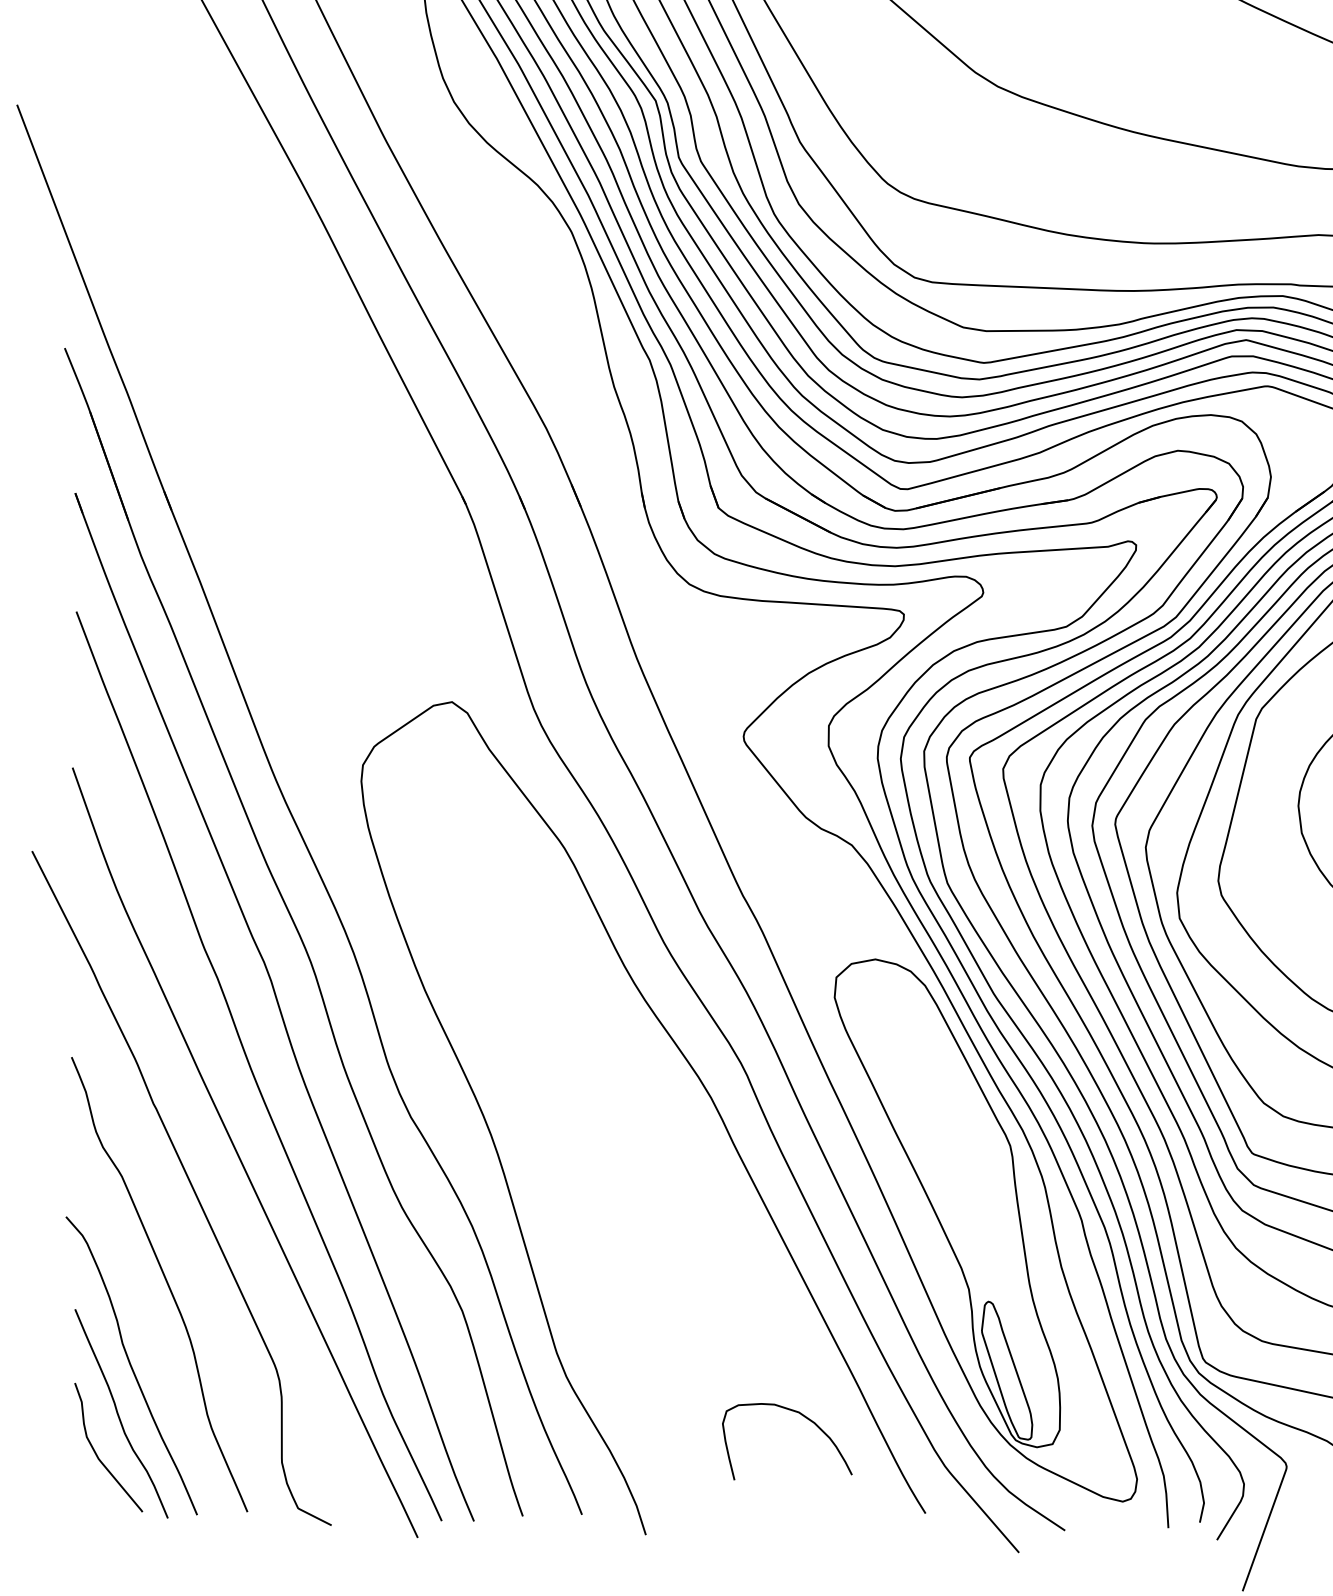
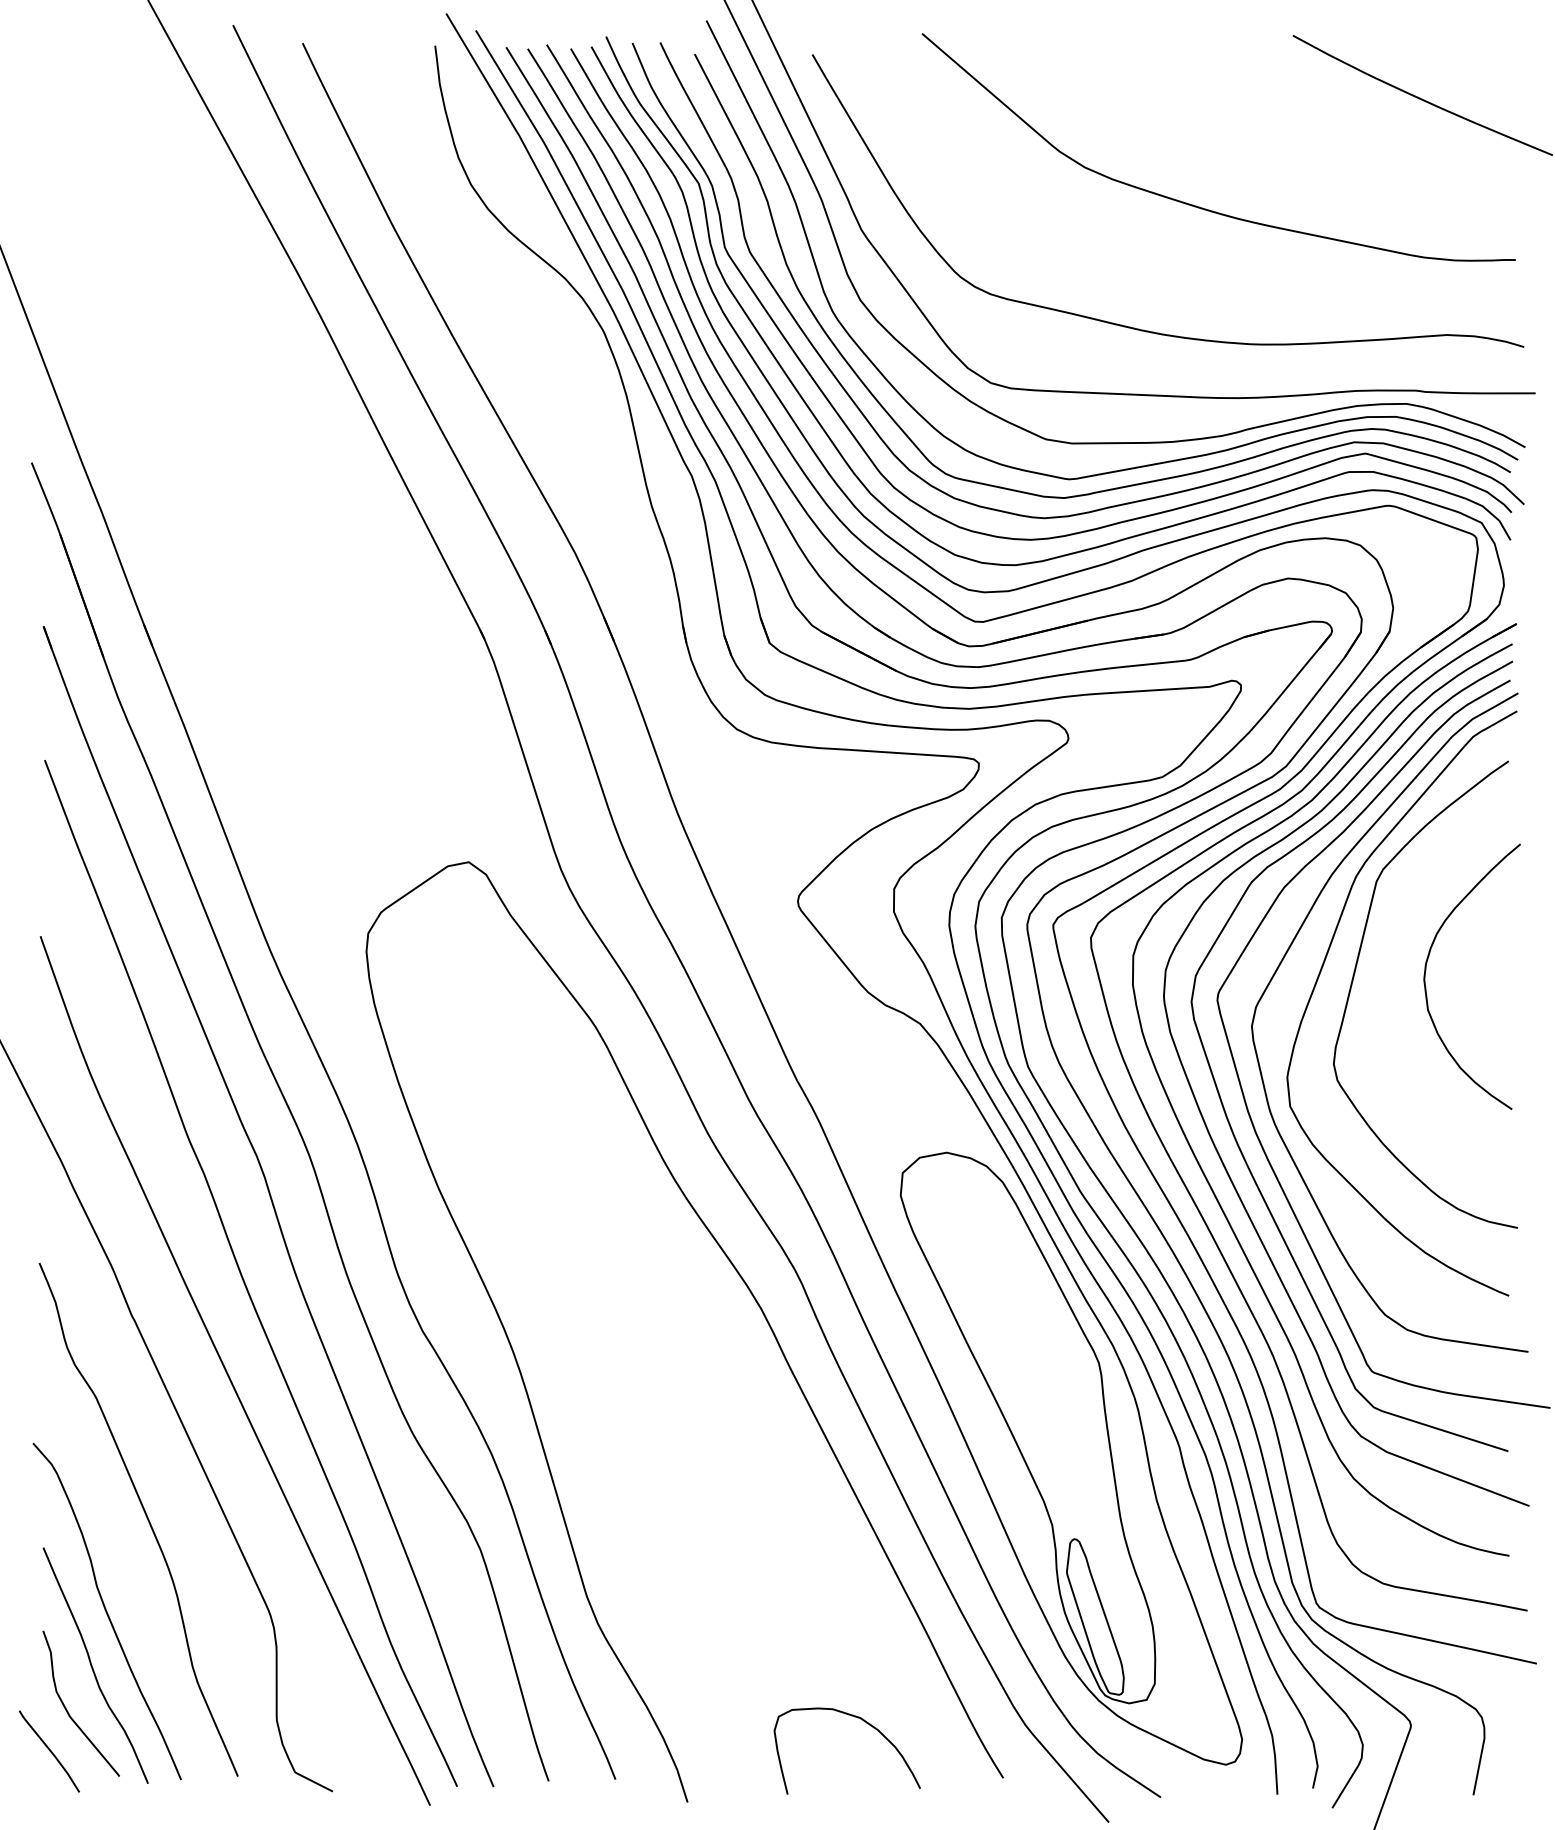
curve: (804, 1417) -> (866, 1723), moved
curve: (79, 1489) -> (48, 1750), added

